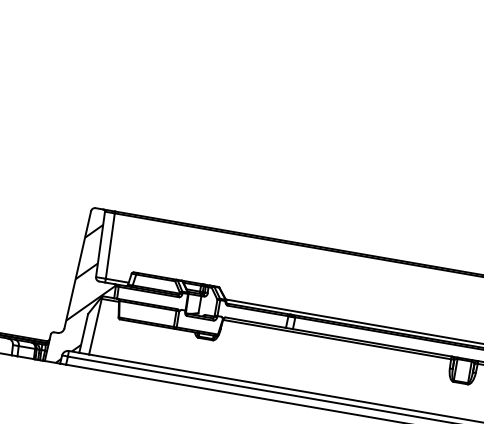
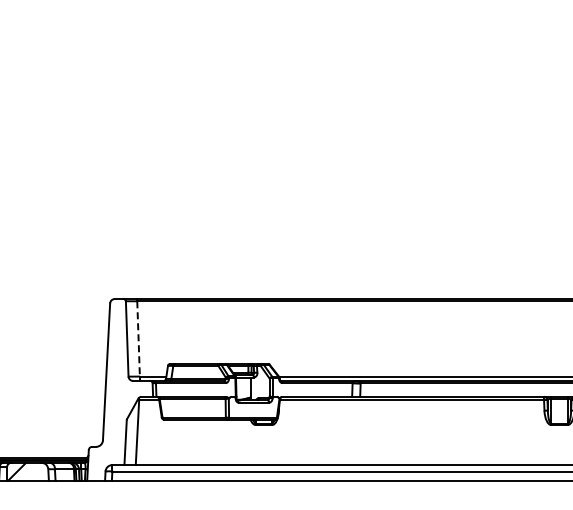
line: (110, 245) -> (138, 338), solid -> dashed
hatch: (90, 295) -> (125, 398), removed

